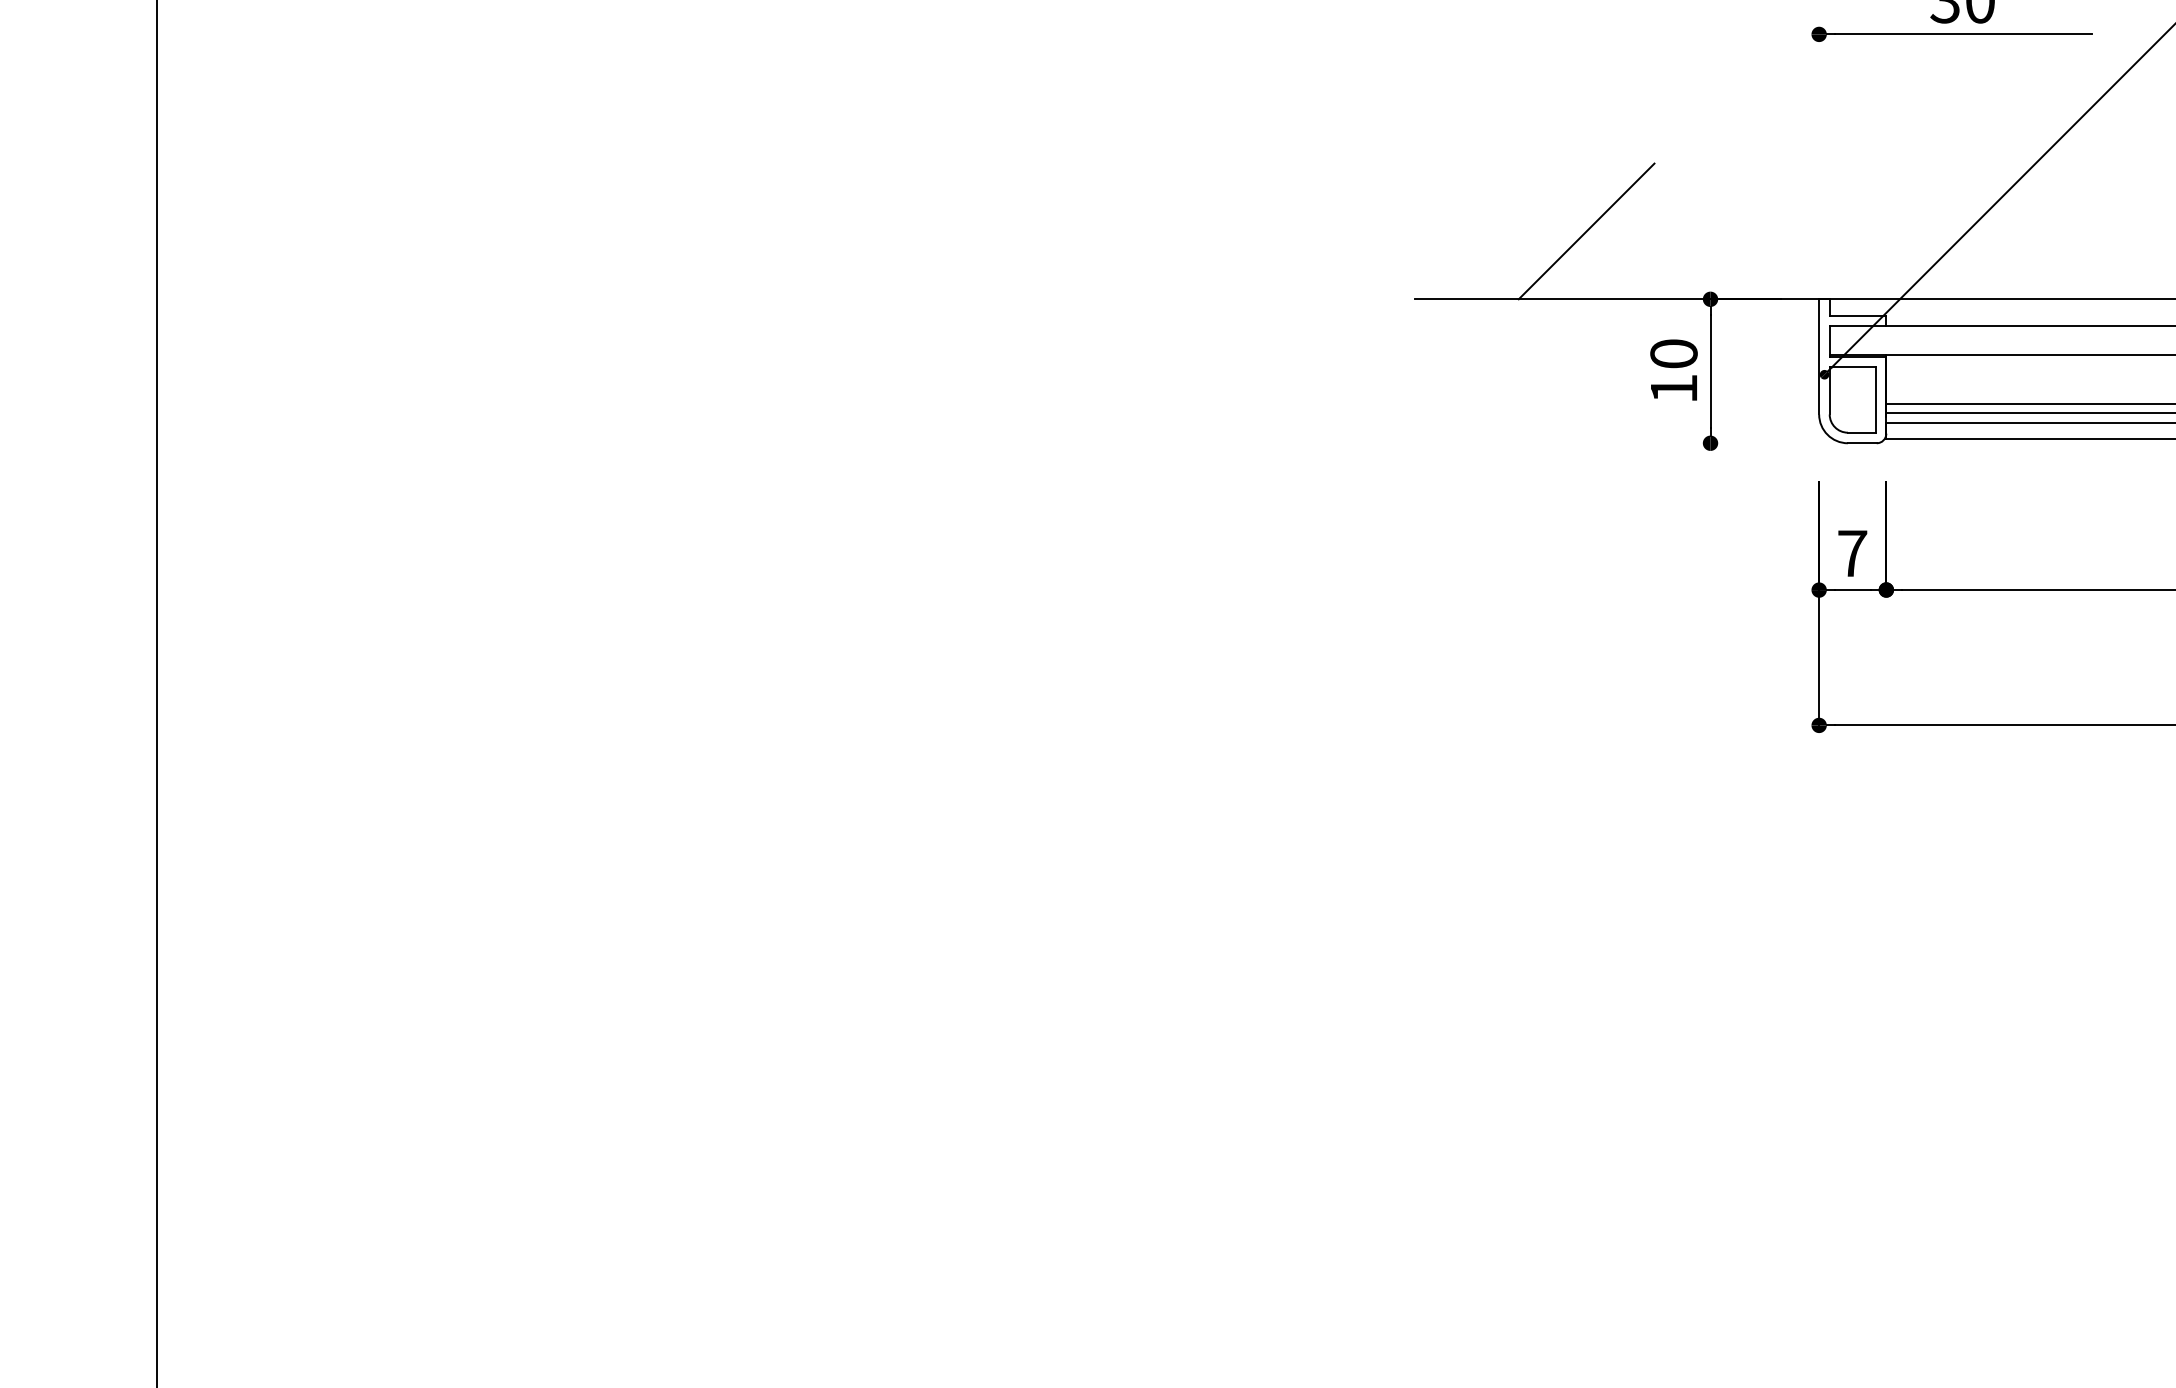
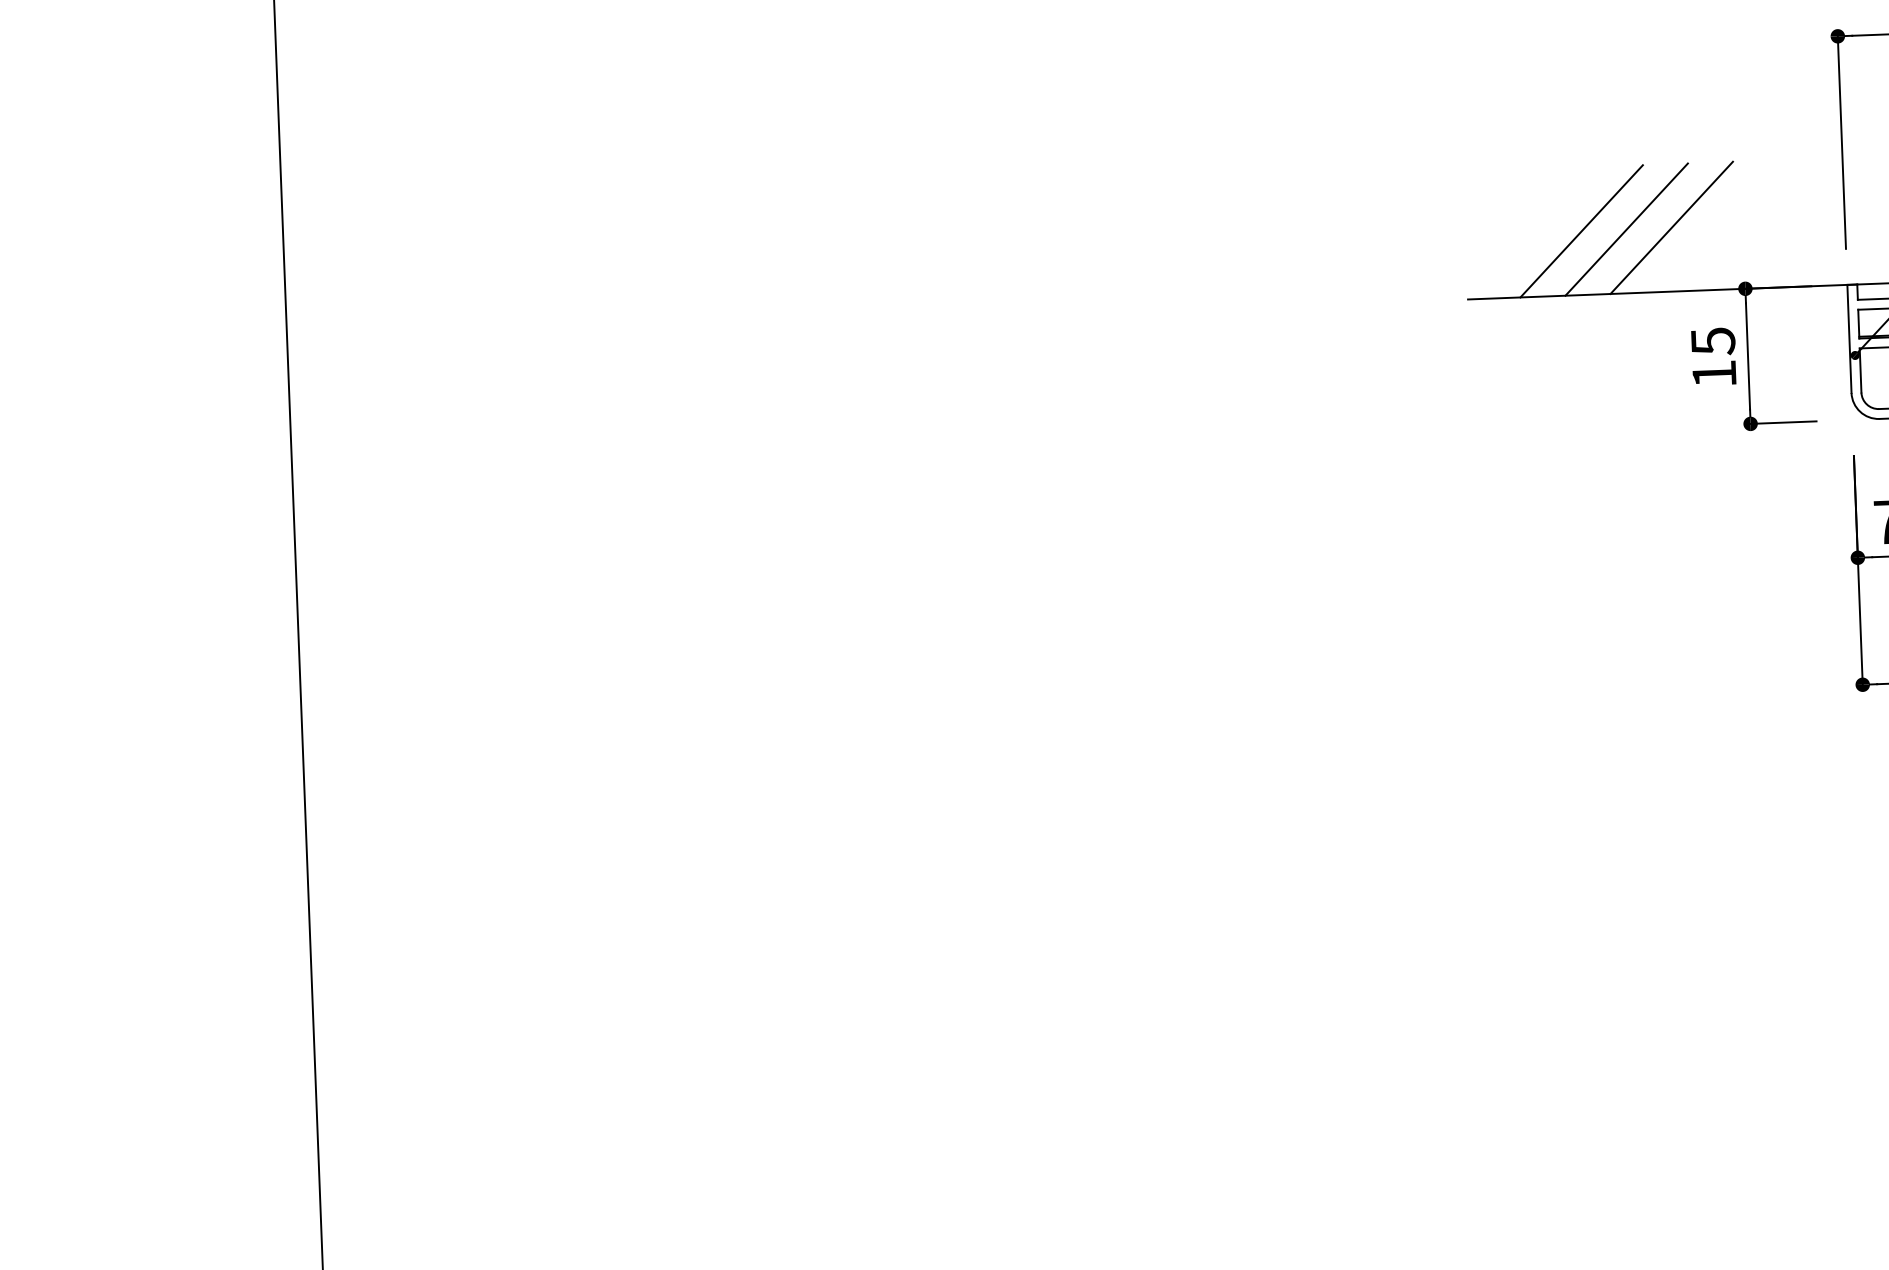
line: (1819, 147) -> (1842, 142), added
line: (1538, 231) -> (1581, 231), added
line: (1634, 231) -> (1671, 227), added
text: (1673, 354) -> (1712, 341), 10 -> 15
line: (1745, 443) -> (1783, 422), added

